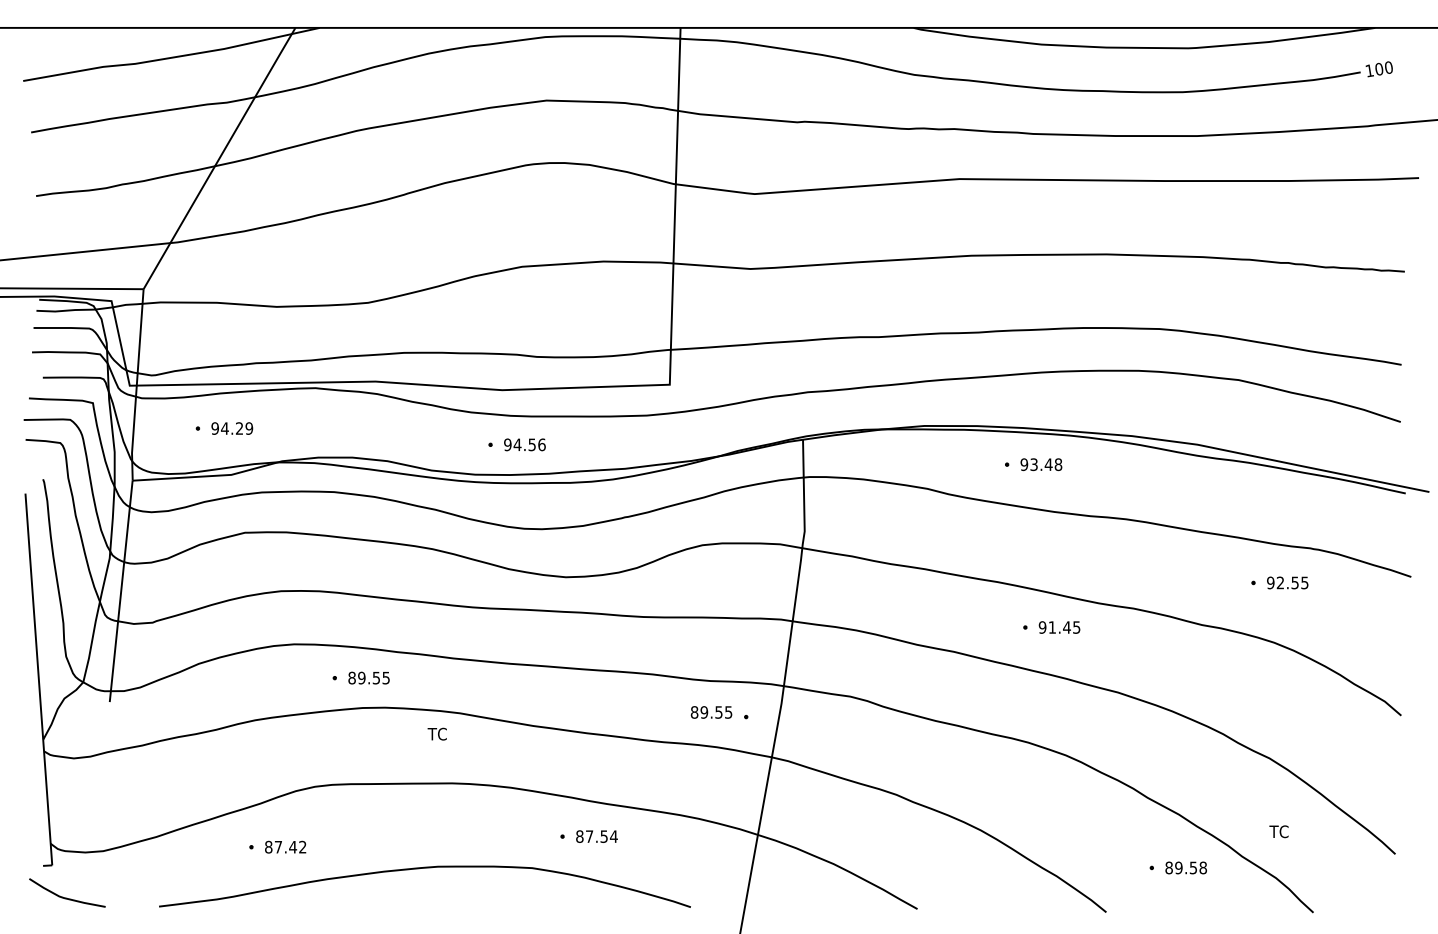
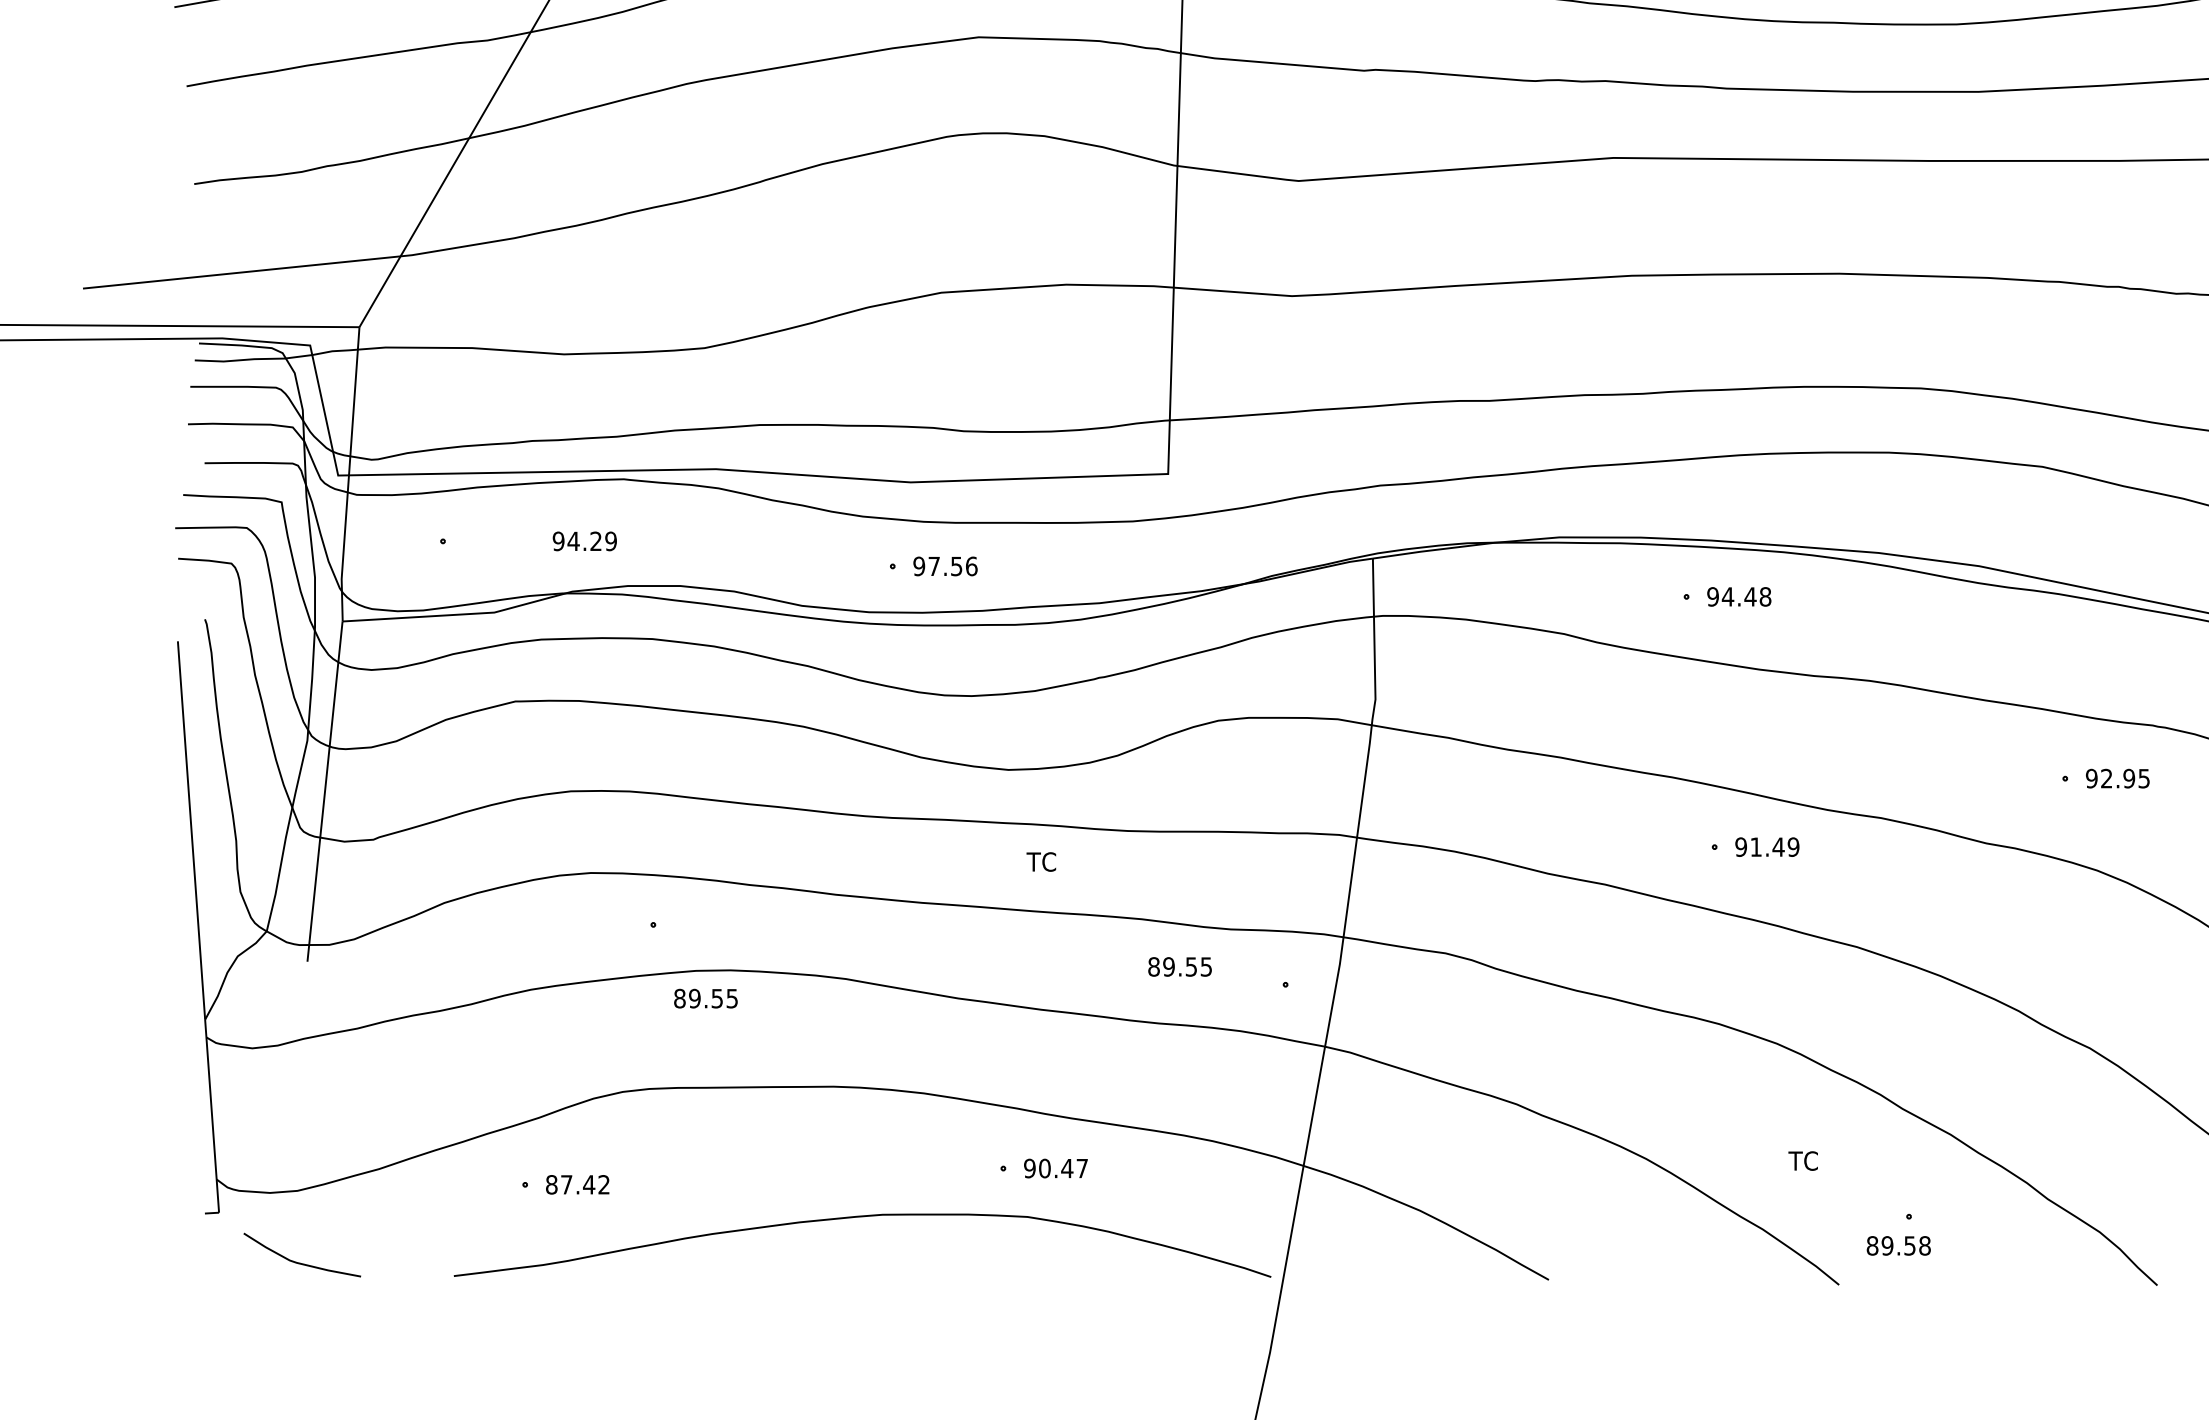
text: (232, 428) -> (585, 541), moved
text: (517, 444) -> (934, 565), 94.56 -> 97.56
text: (1034, 464) -> (1728, 596), 93.48 -> 94.48
text: (1294, 582) -> (2128, 777), 92.55 -> 92.95
text: (1076, 627) -> (1793, 847), 91.45 -> 91.49
text: (368, 677) -> (705, 997), moved
text: (711, 712) -> (1179, 967), moved
text: (436, 733) -> (1040, 860), moved
text: (1278, 831) -> (1802, 1160), moved
text: (596, 836) -> (1055, 1168), 87.54 -> 90.47
text: (1185, 867) -> (1897, 1245), moved
curve: (419, 869) -> (854, 1219), moved
curve: (66, 897) -> (300, 1262), moved

